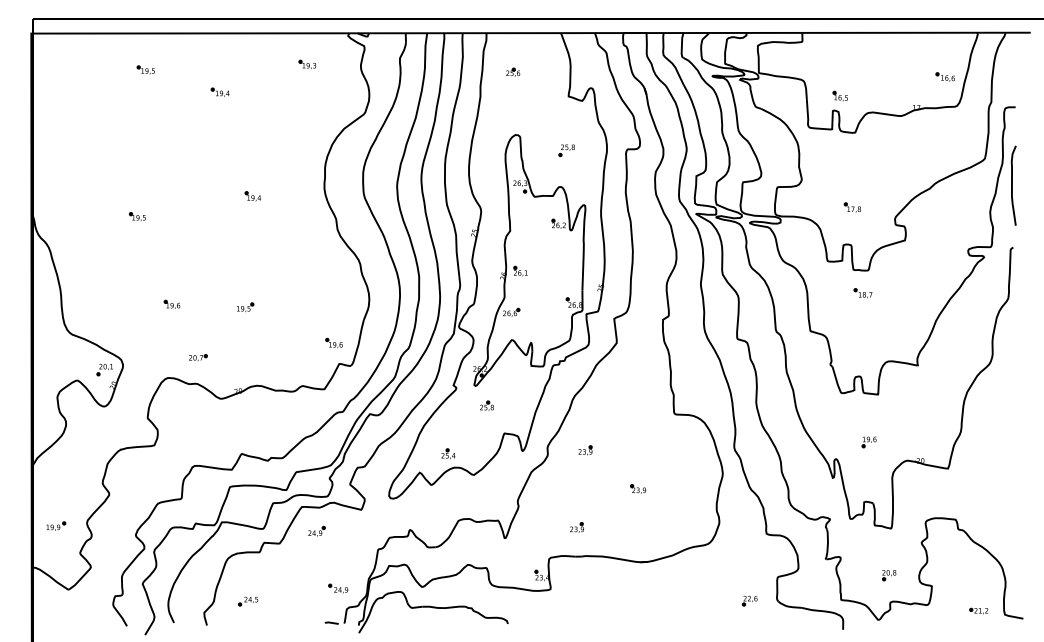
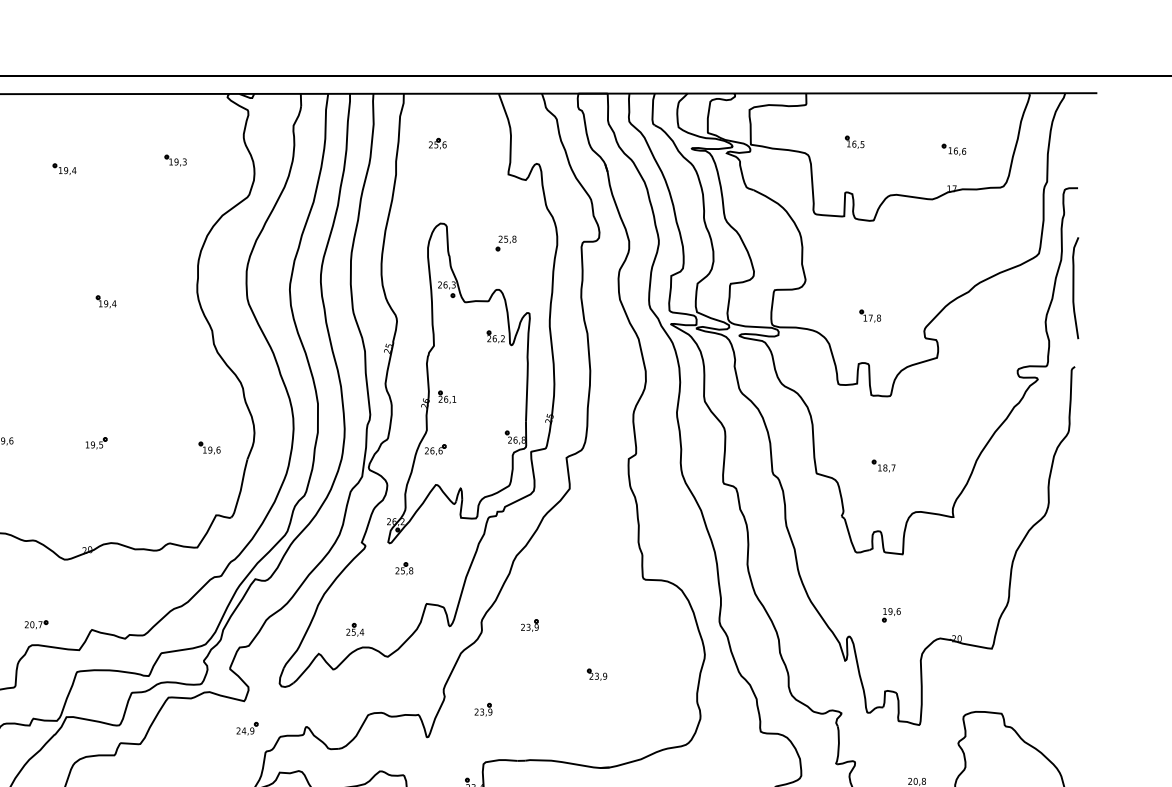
part: (307, 63) -> (175, 159), moved
part: (944, 76) -> (952, 148), moved
part: (839, 95) -> (853, 141), moved
part: (862, 293) -> (882, 466), moved
part: (333, 342) -> (208, 447), moved
part: (198, 357) -> (36, 624), moved
part: (576, 527) -> (482, 709), moved
part: (316, 530) -> (247, 727), moved

